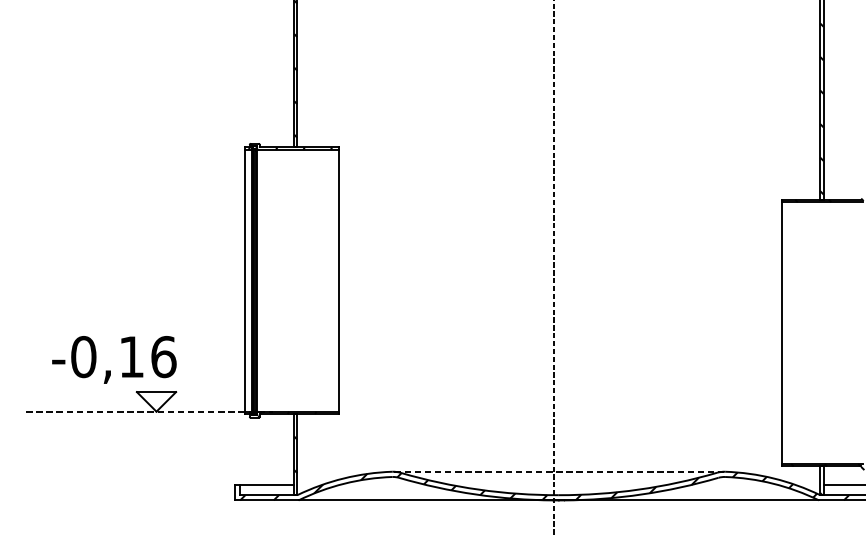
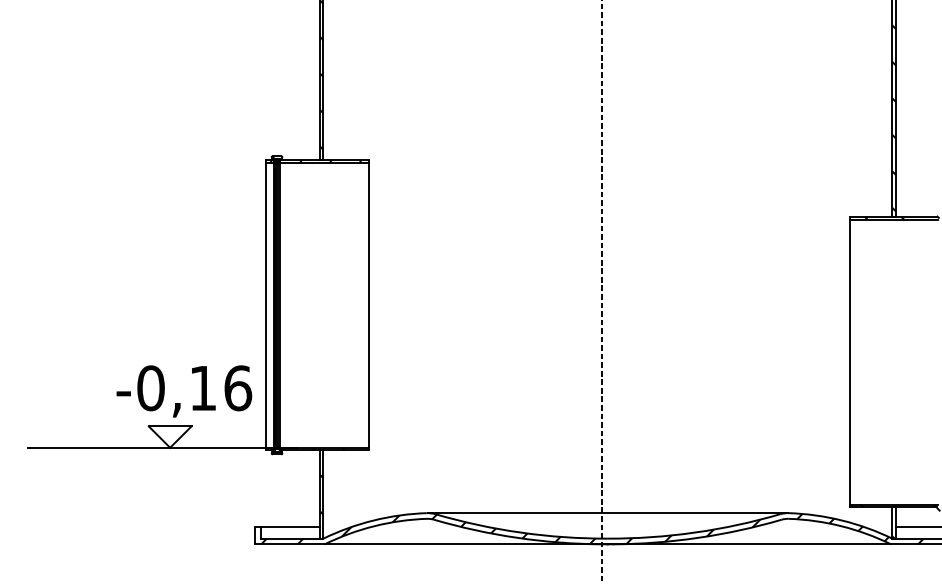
text: (114, 359) -> (184, 391), moved
line: (150, 411) -> (163, 447), dashed -> solid
line: (558, 472) -> (607, 513), dashed -> solid

